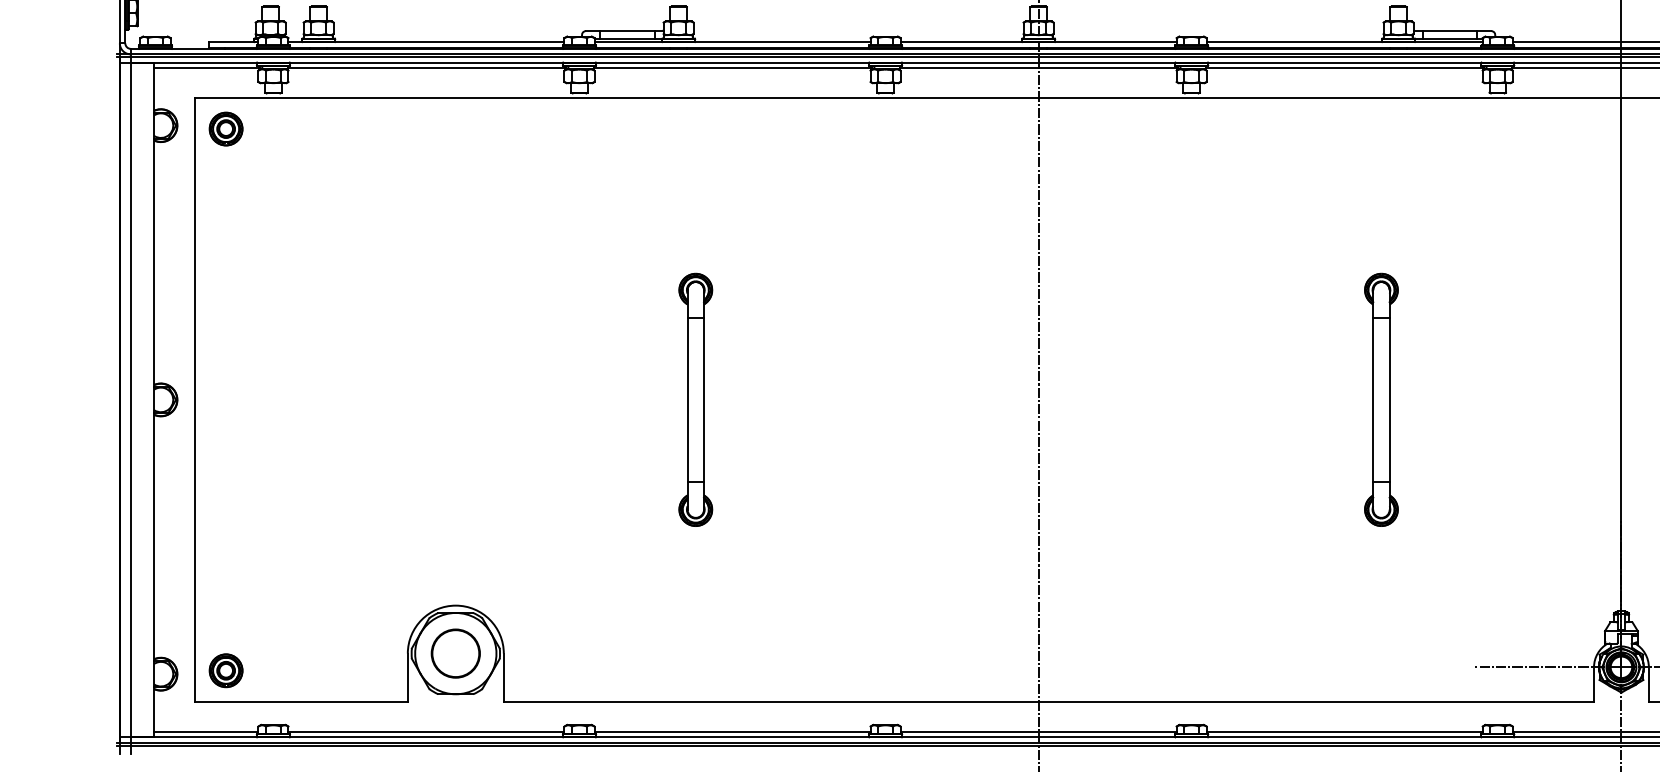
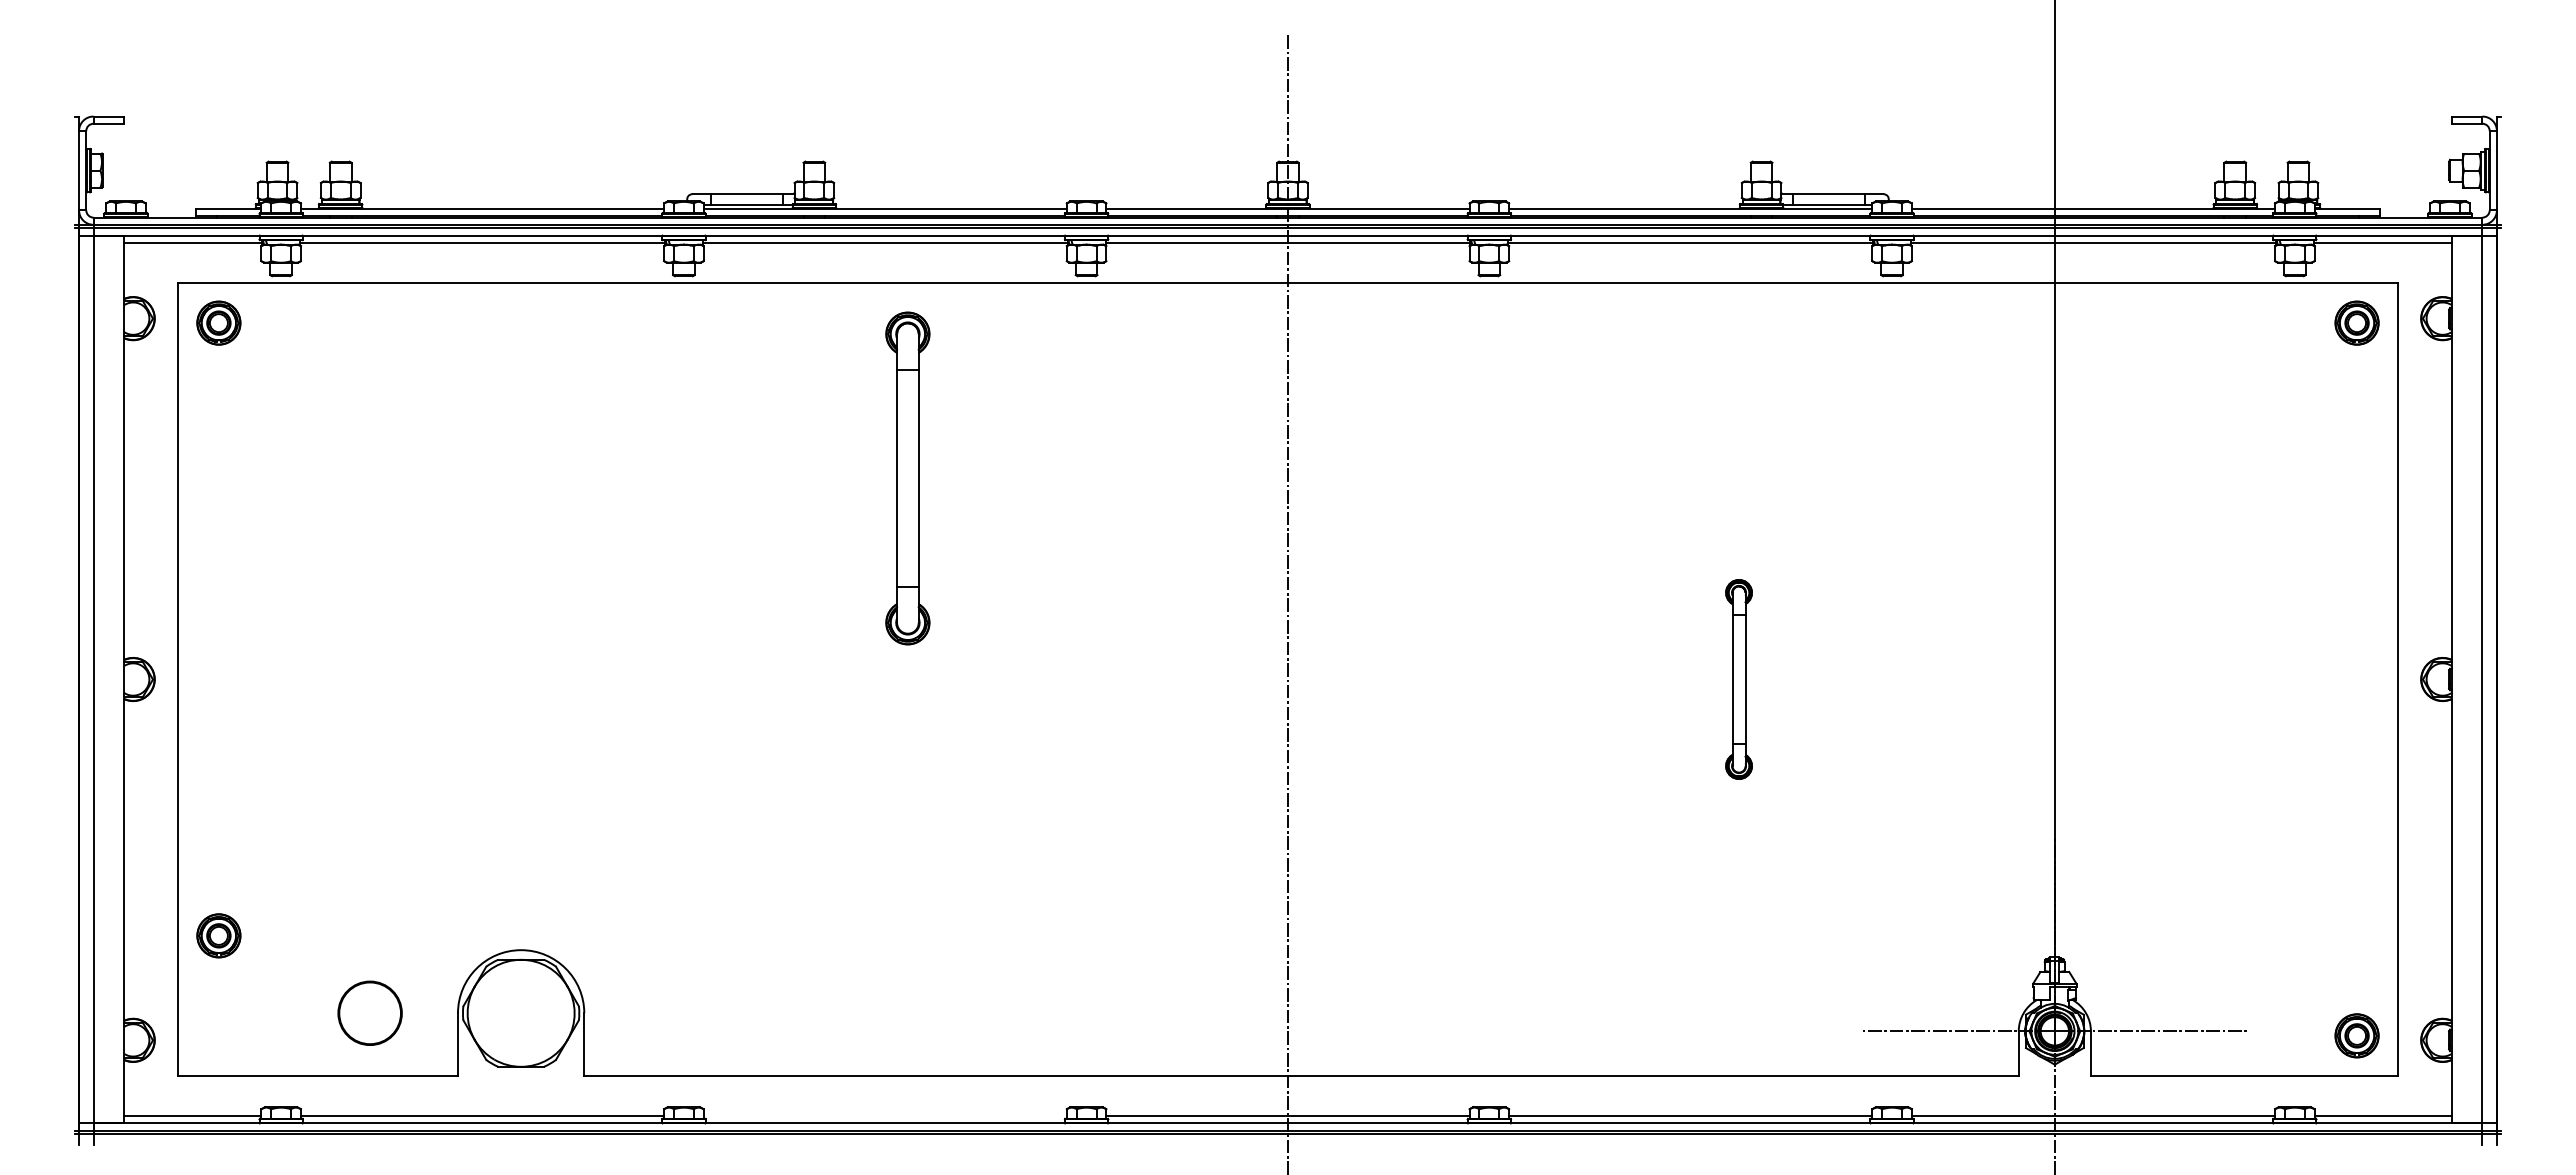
part: (695, 399) -> (907, 478), moved
part: (1381, 399) -> (1738, 679), size x0.6
circle: (455, 653) -> (369, 1012), moved
part: (225, 670) -> (218, 935), moved
line: (731, 732) -> (884, 1116), removed

